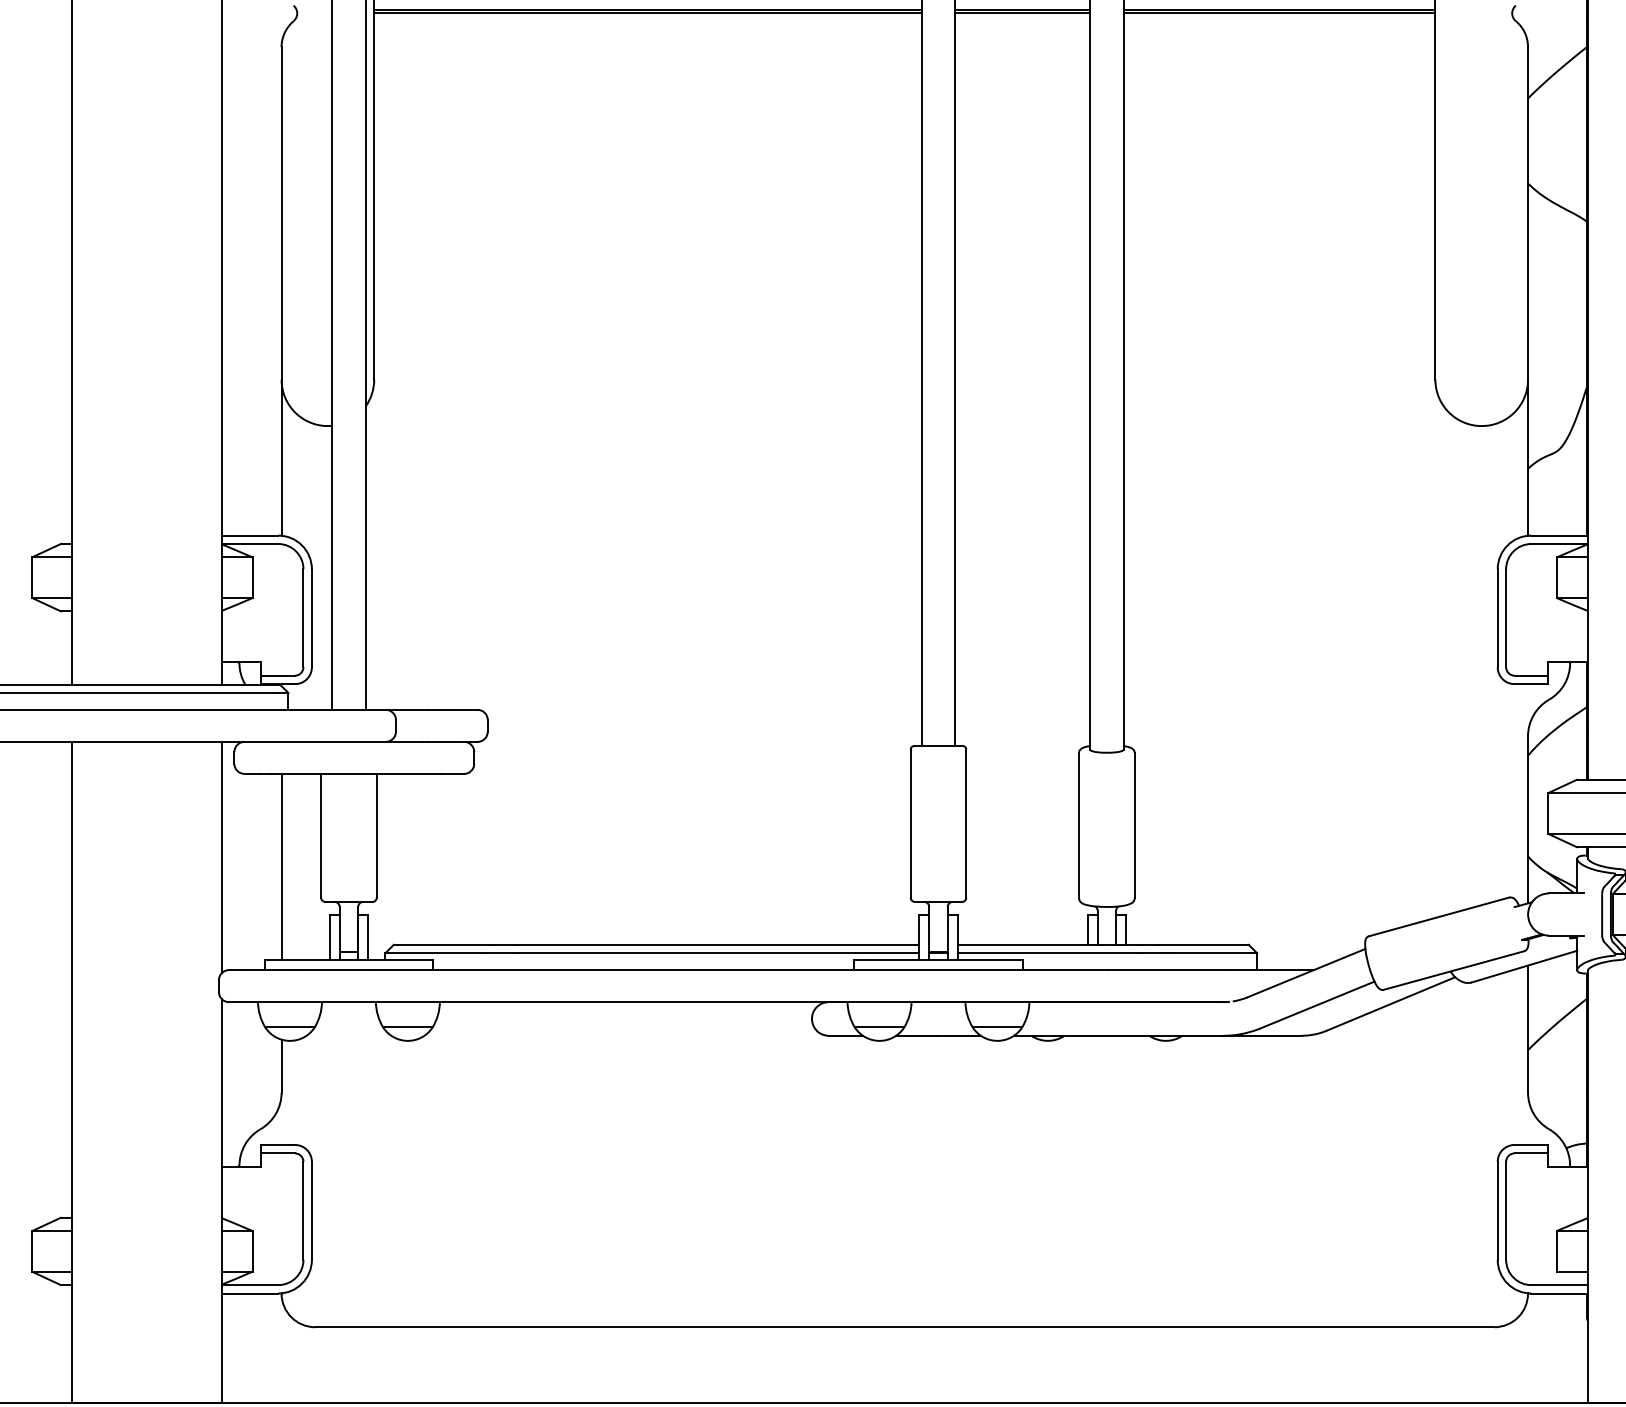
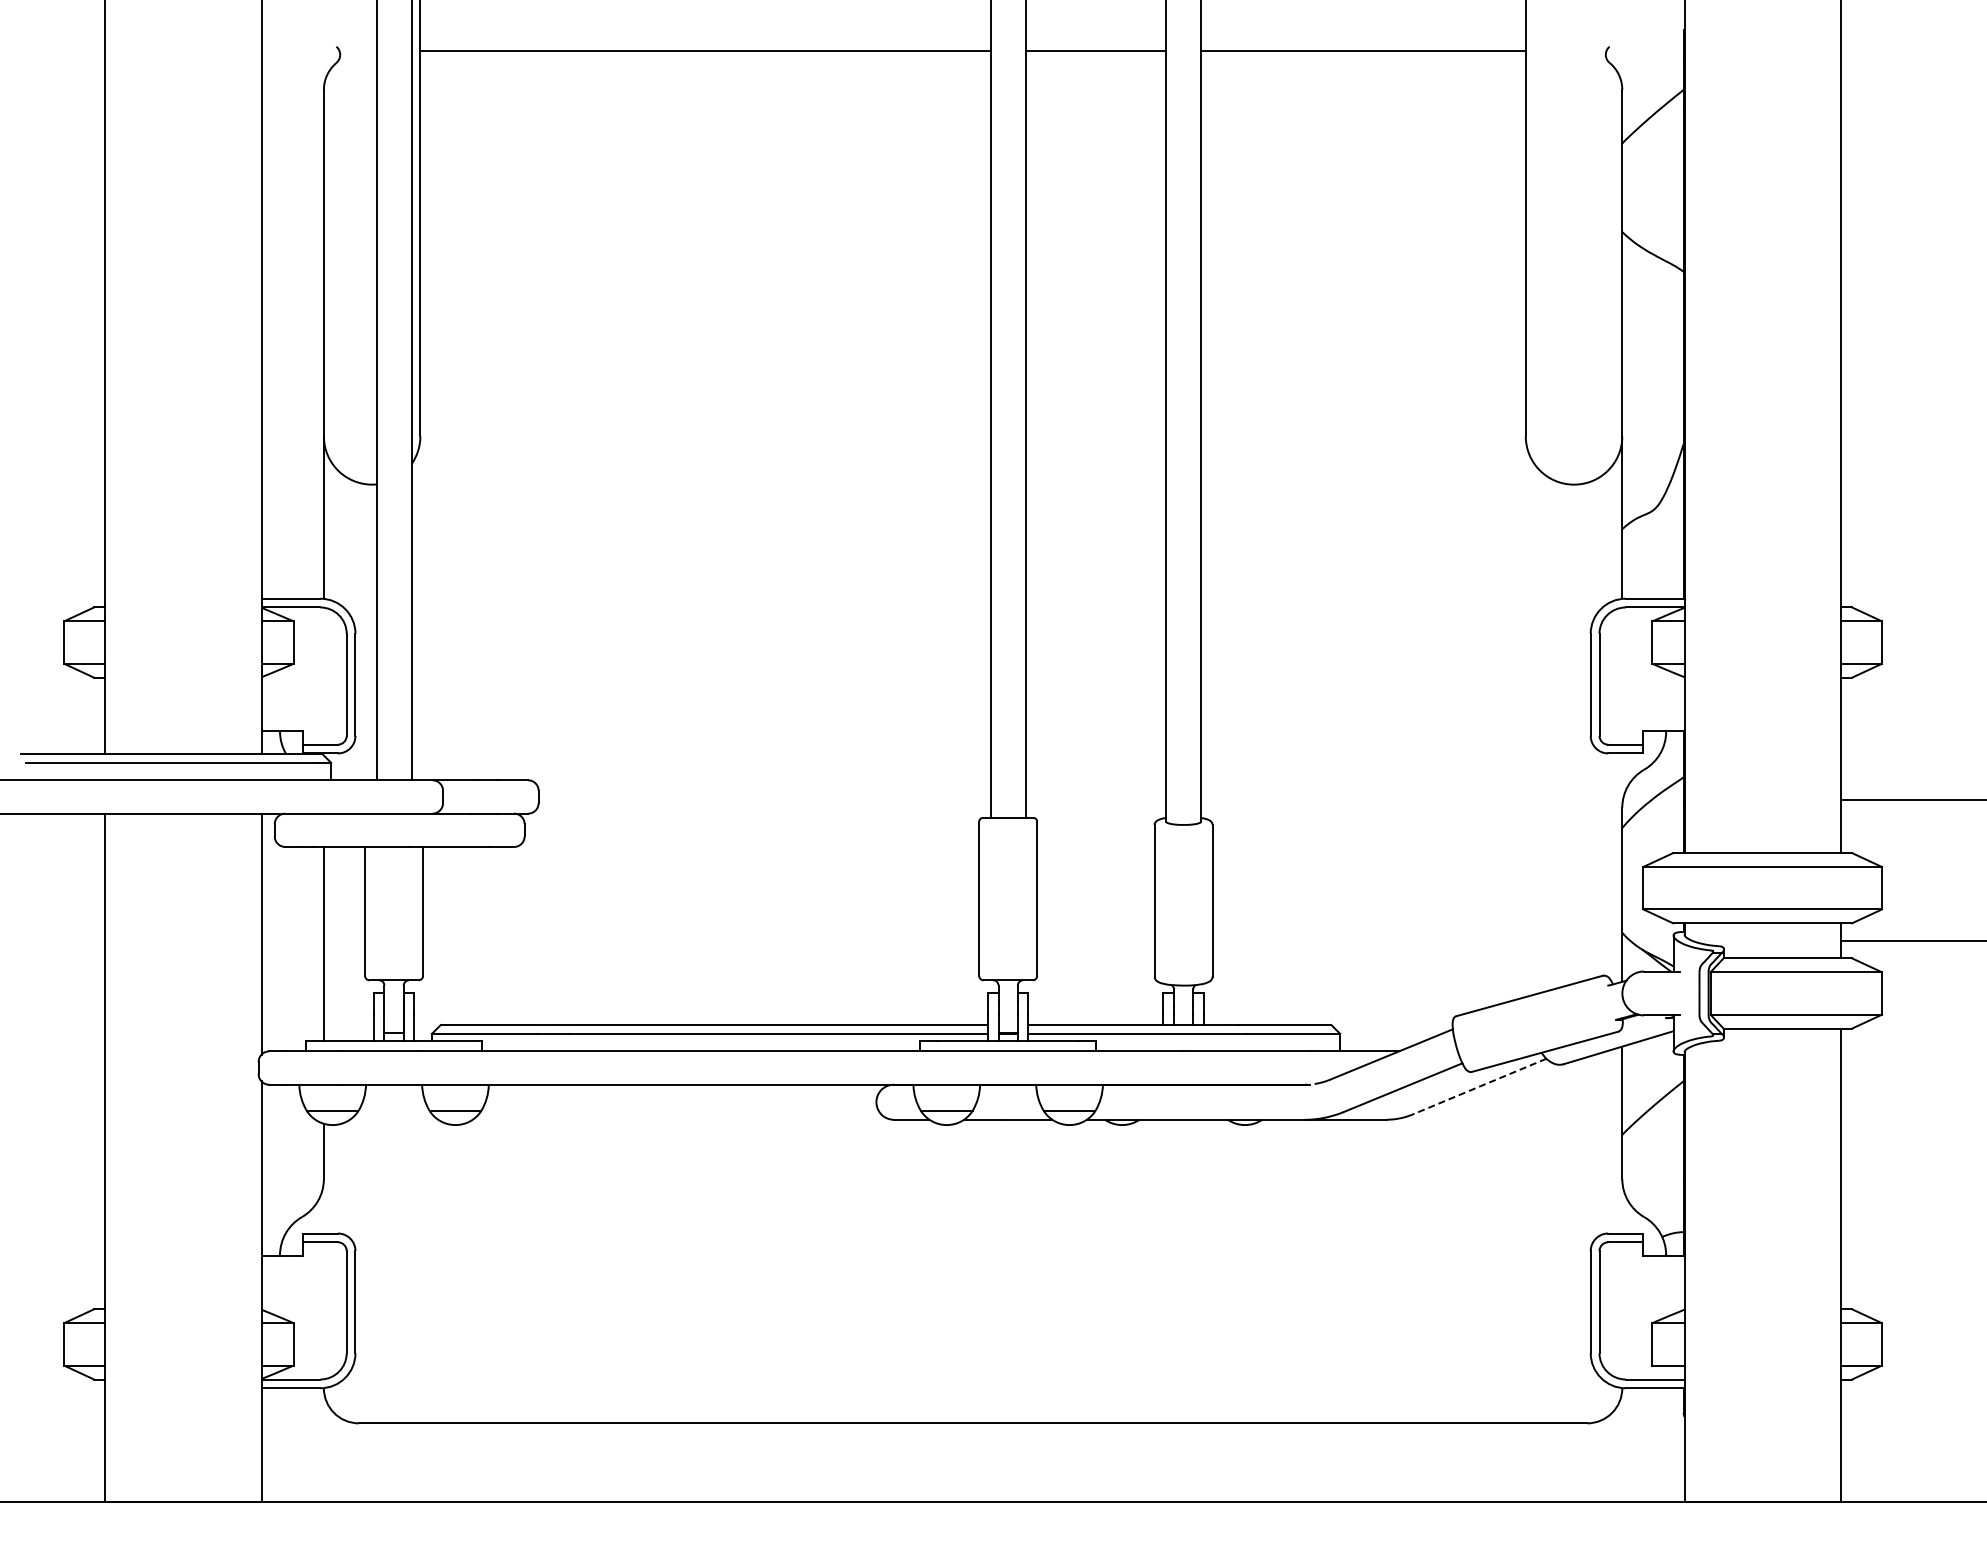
line: (647, 13) -> (705, 54), removed
line: (1022, 13) -> (1095, 54), removed
line: (1279, 13) -> (1363, 54), removed
line: (1390, 1003) -> (1479, 1086), solid -> dashed

